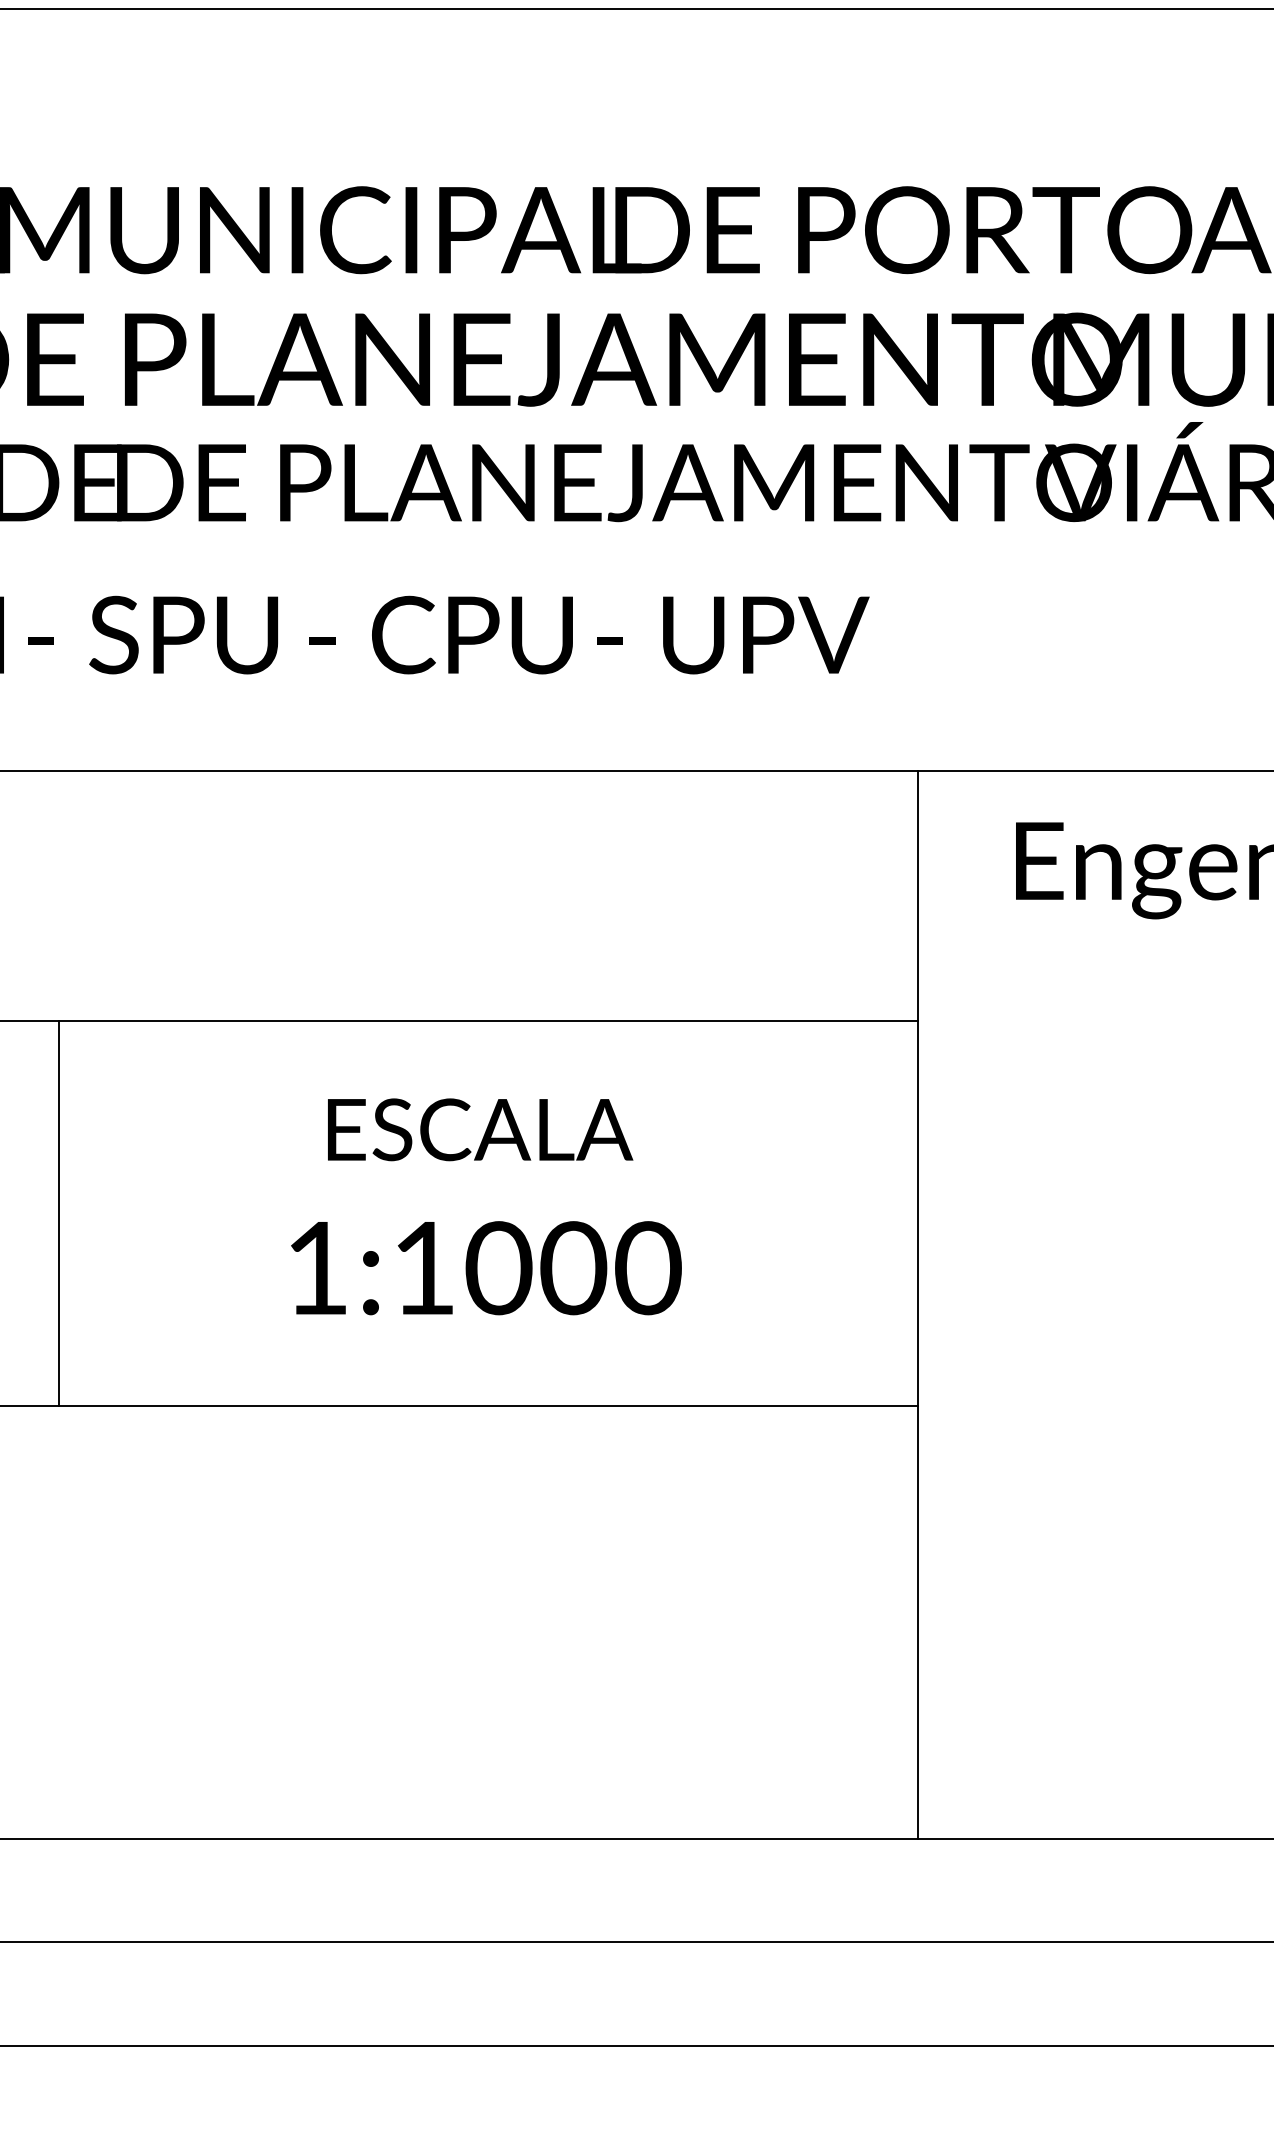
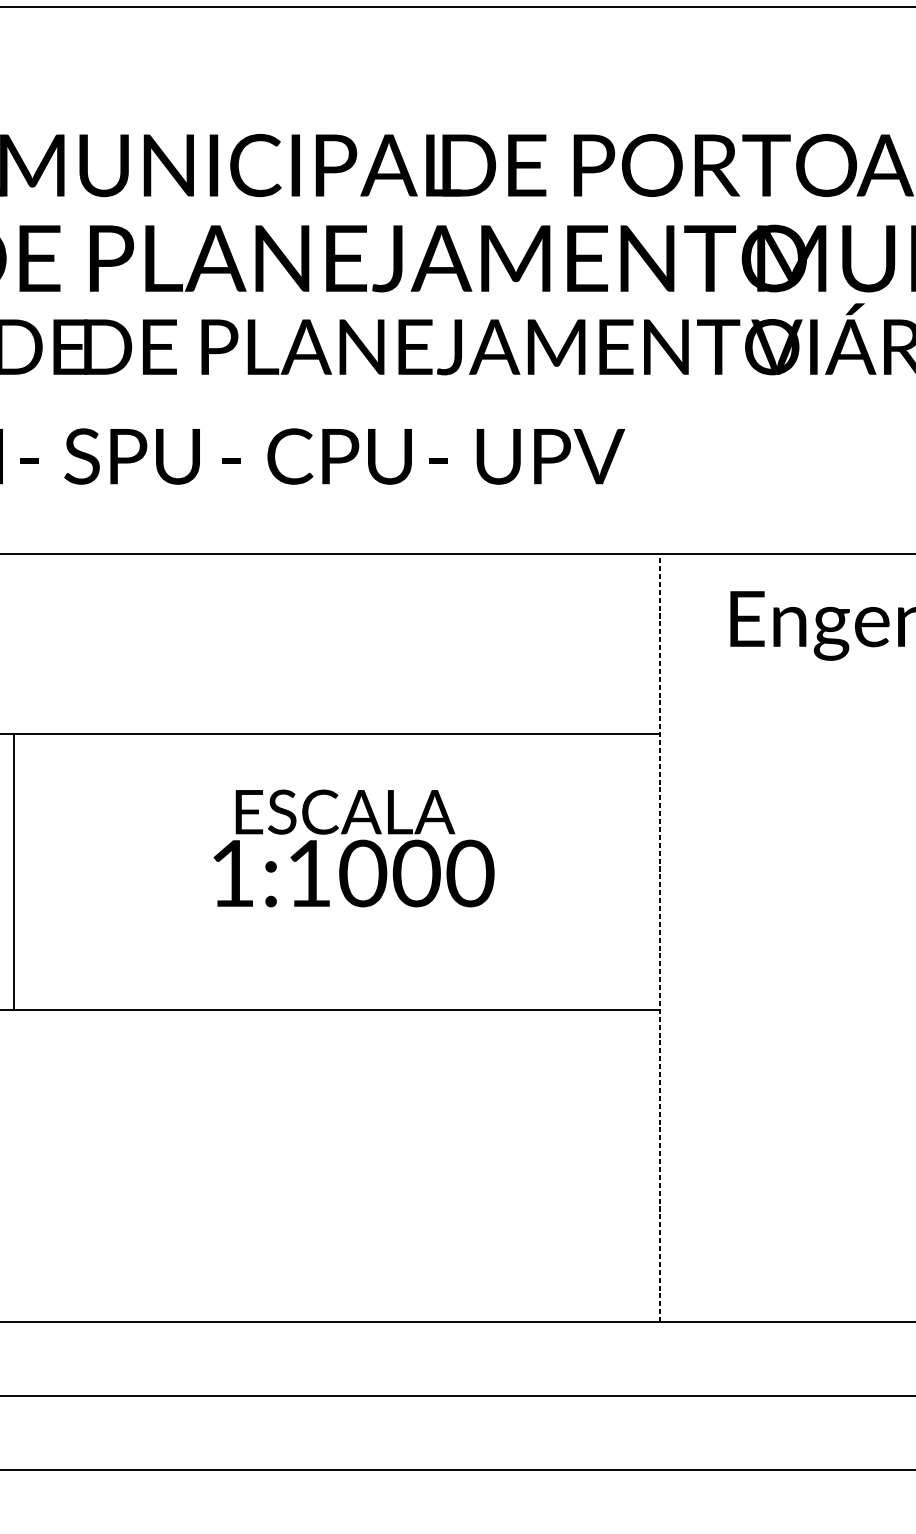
line: (58, 1213) -> (13, 872), moved
text: (486, 1268) -> (354, 873), moved
line: (917, 1304) -> (659, 937), solid -> dashed

